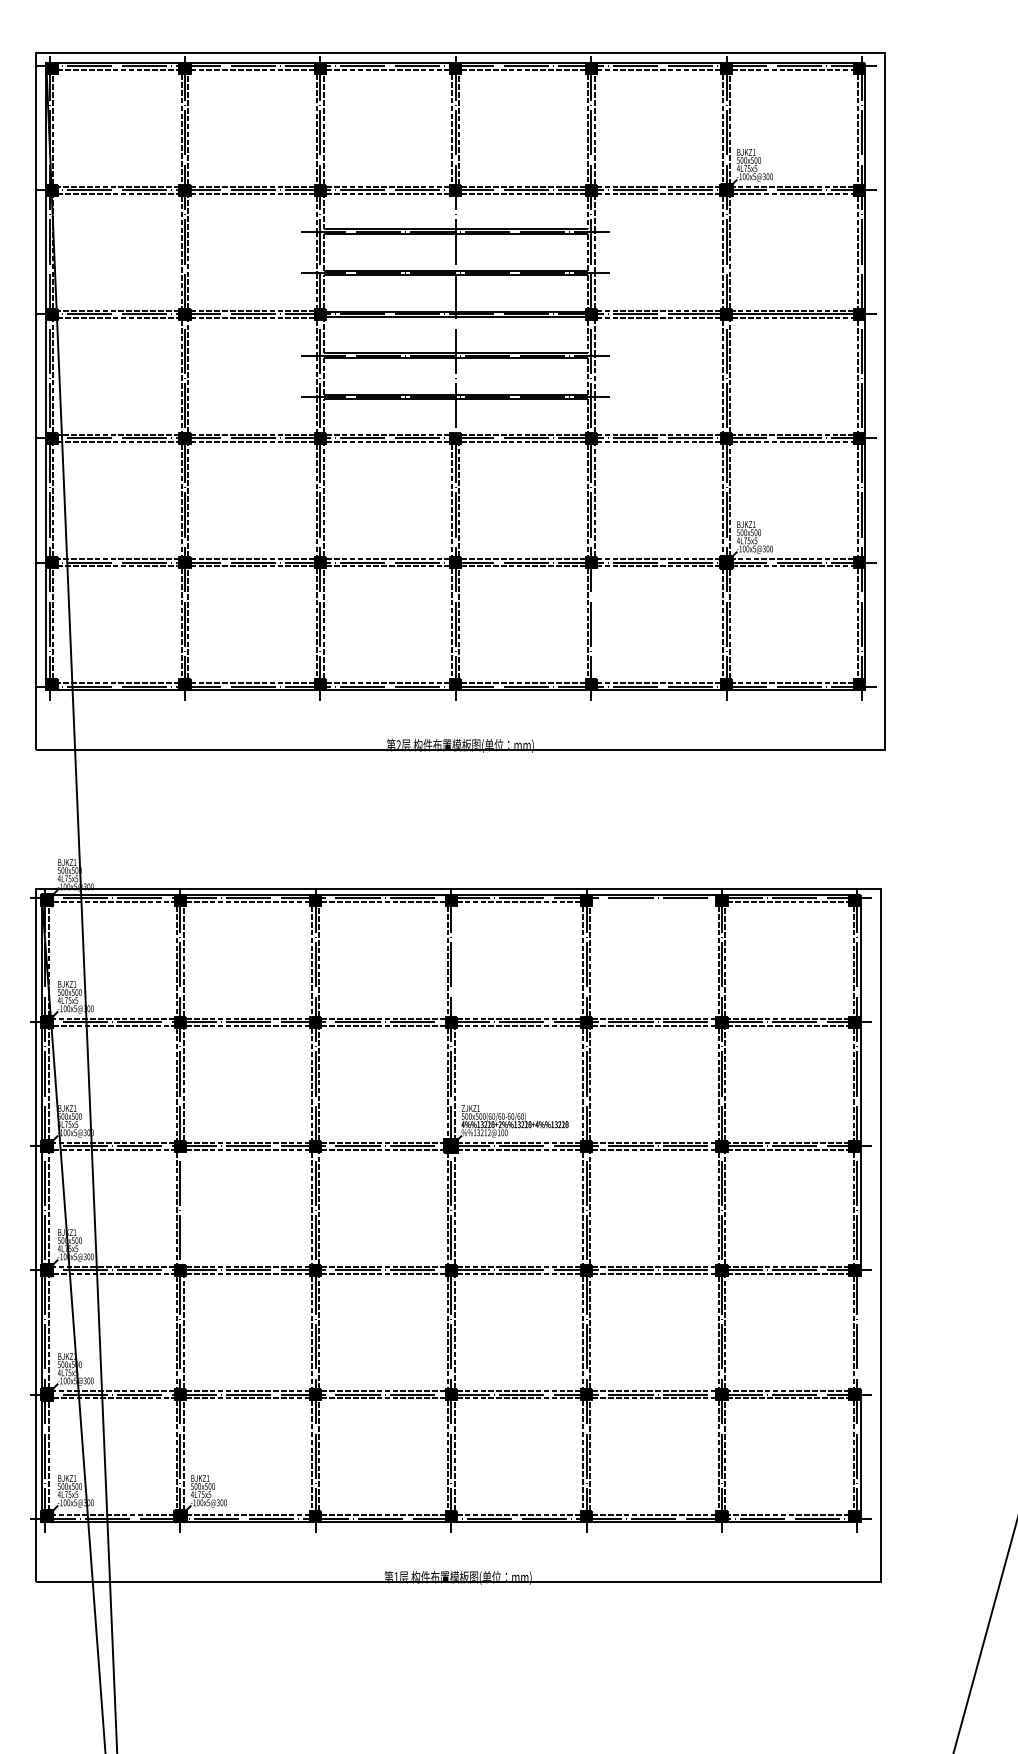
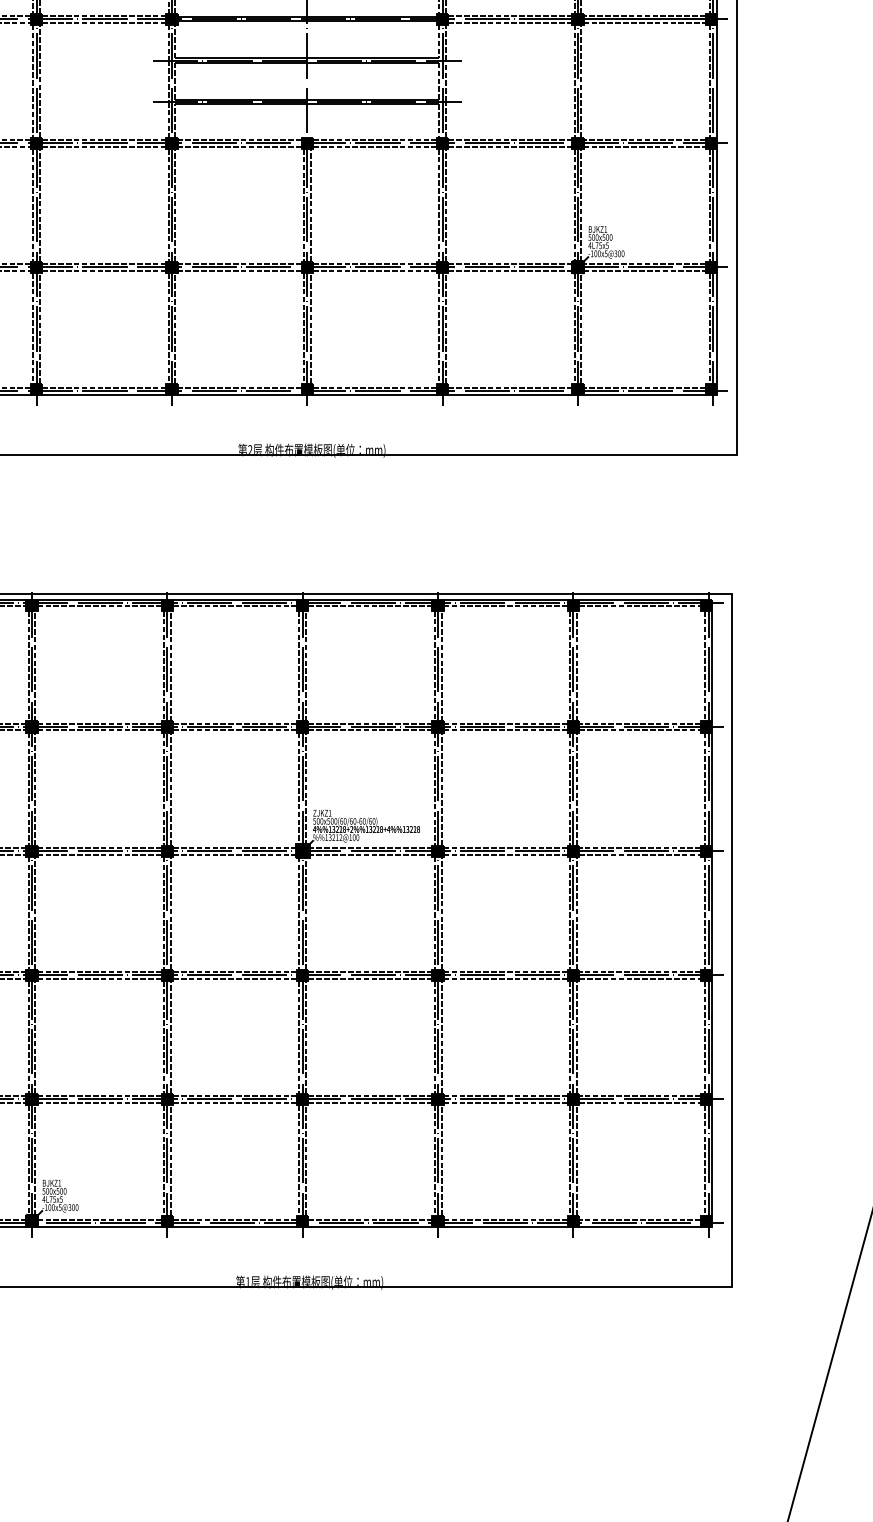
line: (594, 623) -> (446, 328), added
line: (654, 901) -> (506, 606), added
line: (454, 961) -> (306, 666), added
line: (183, 1208) -> (35, 913), added
line: (860, 1332) -> (712, 1037), added

